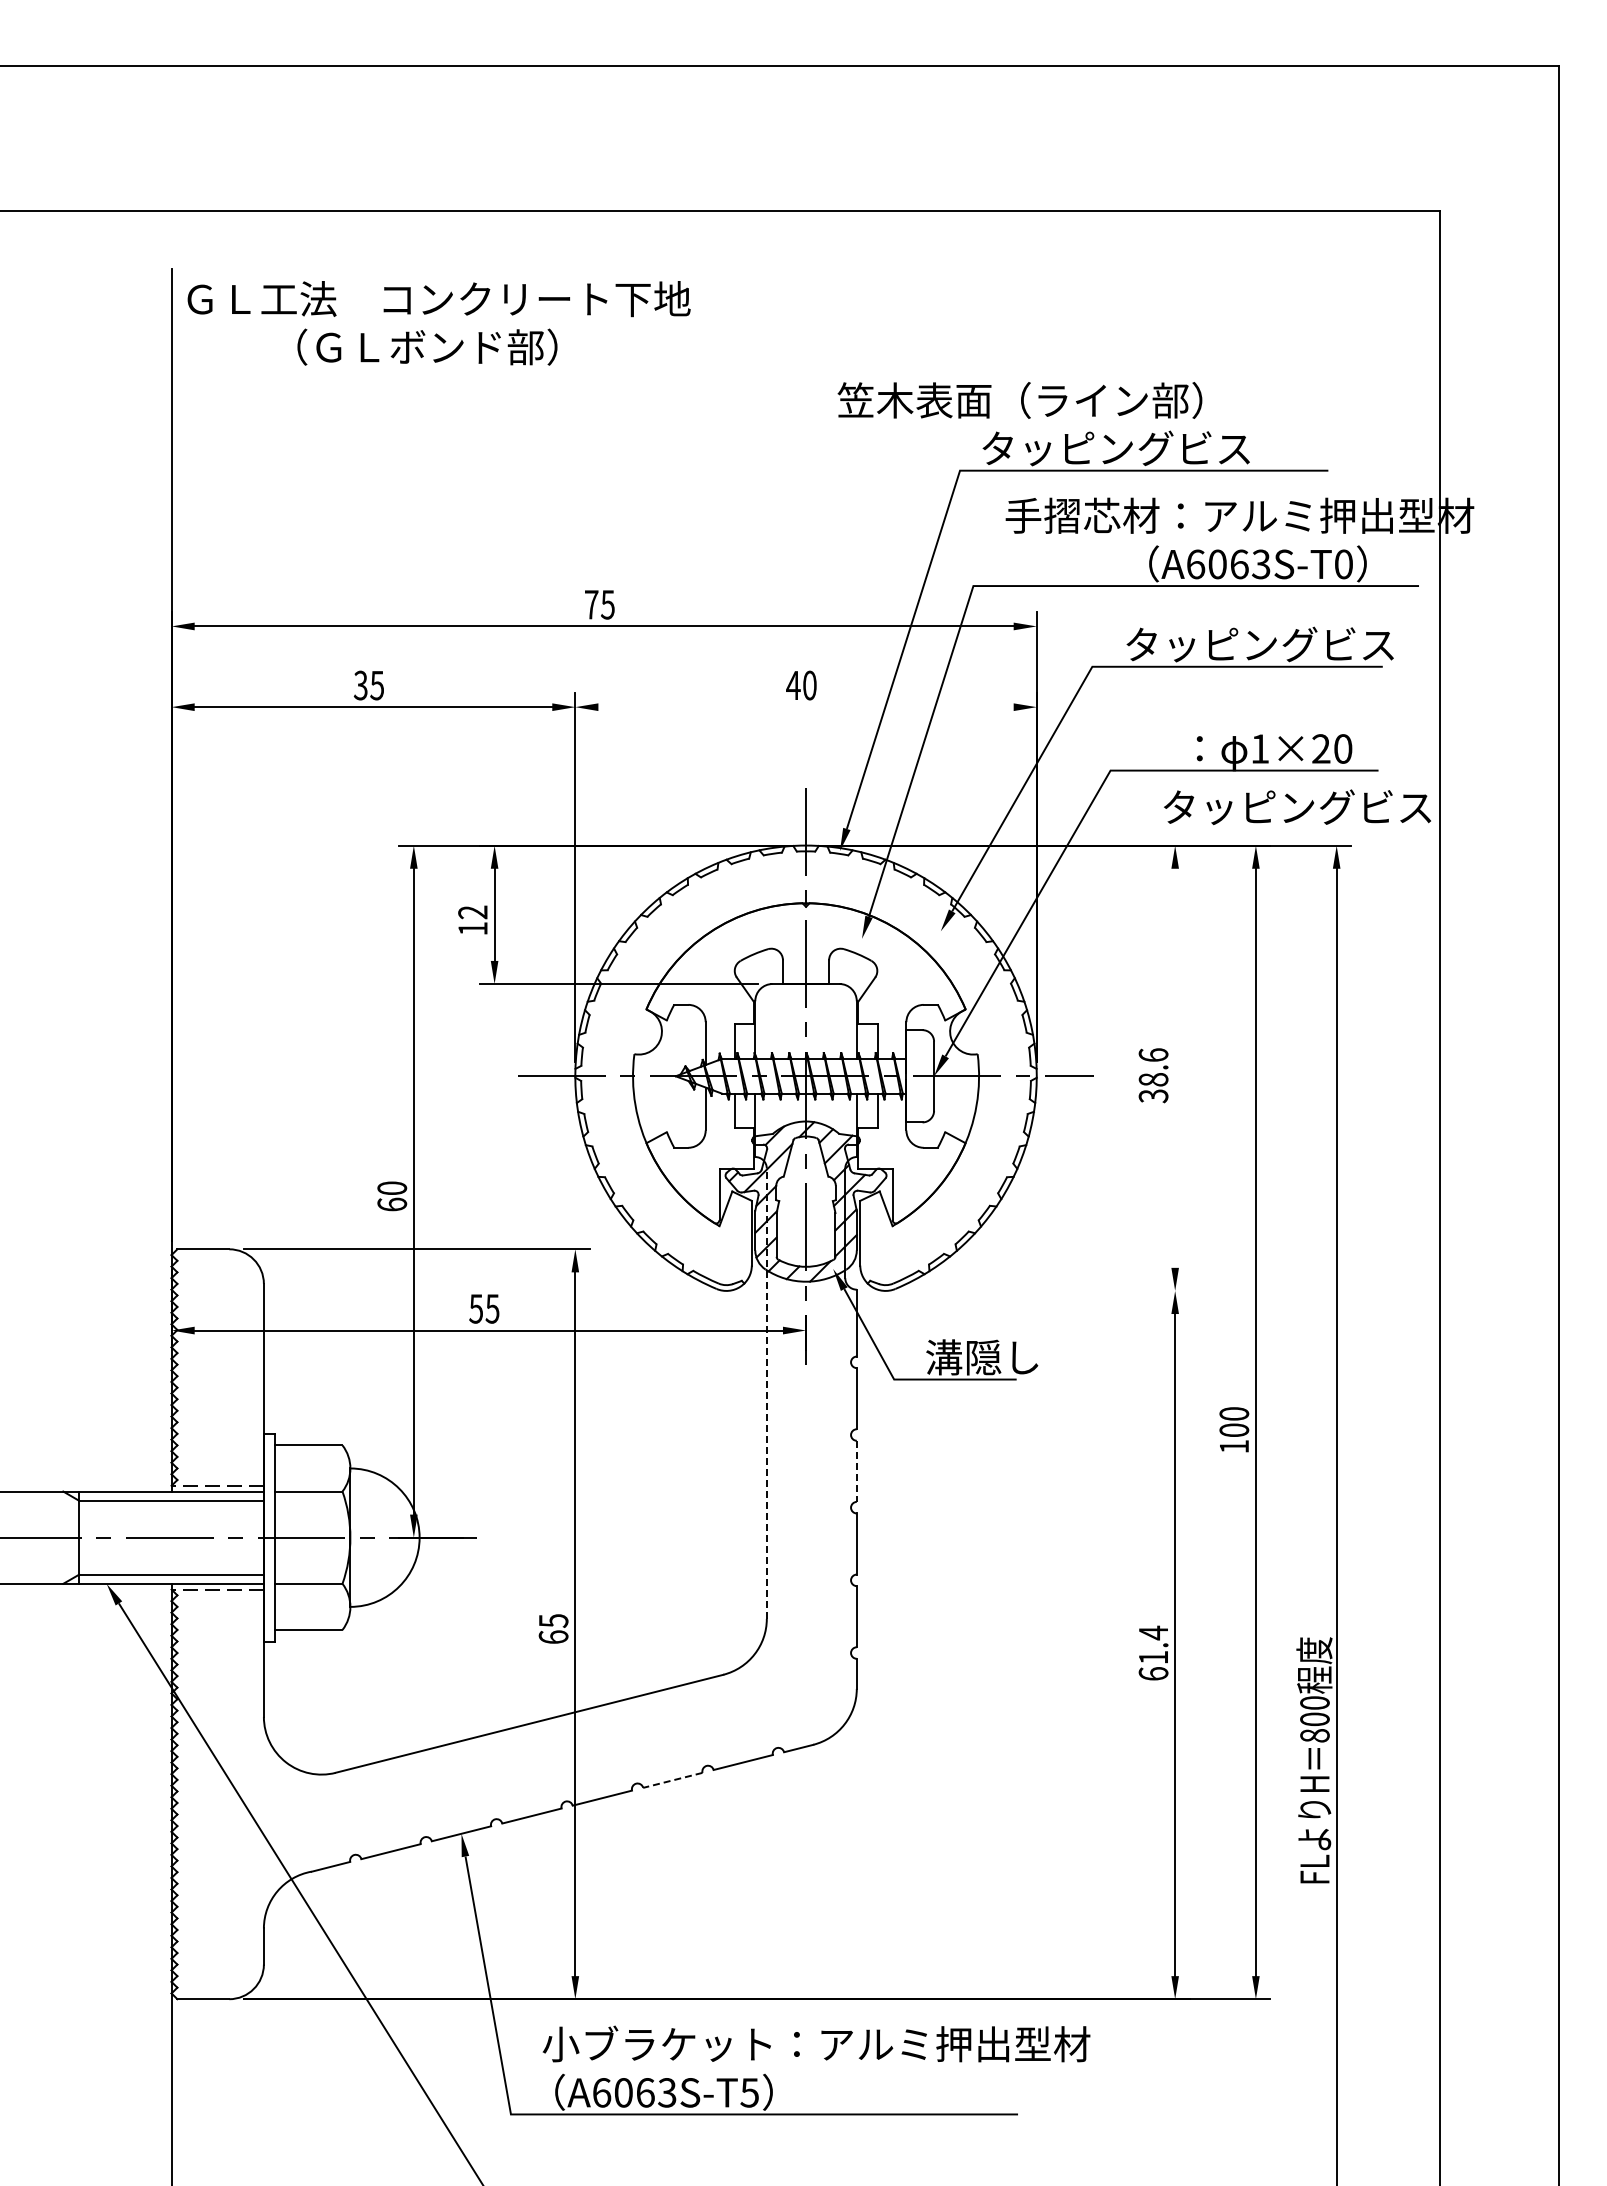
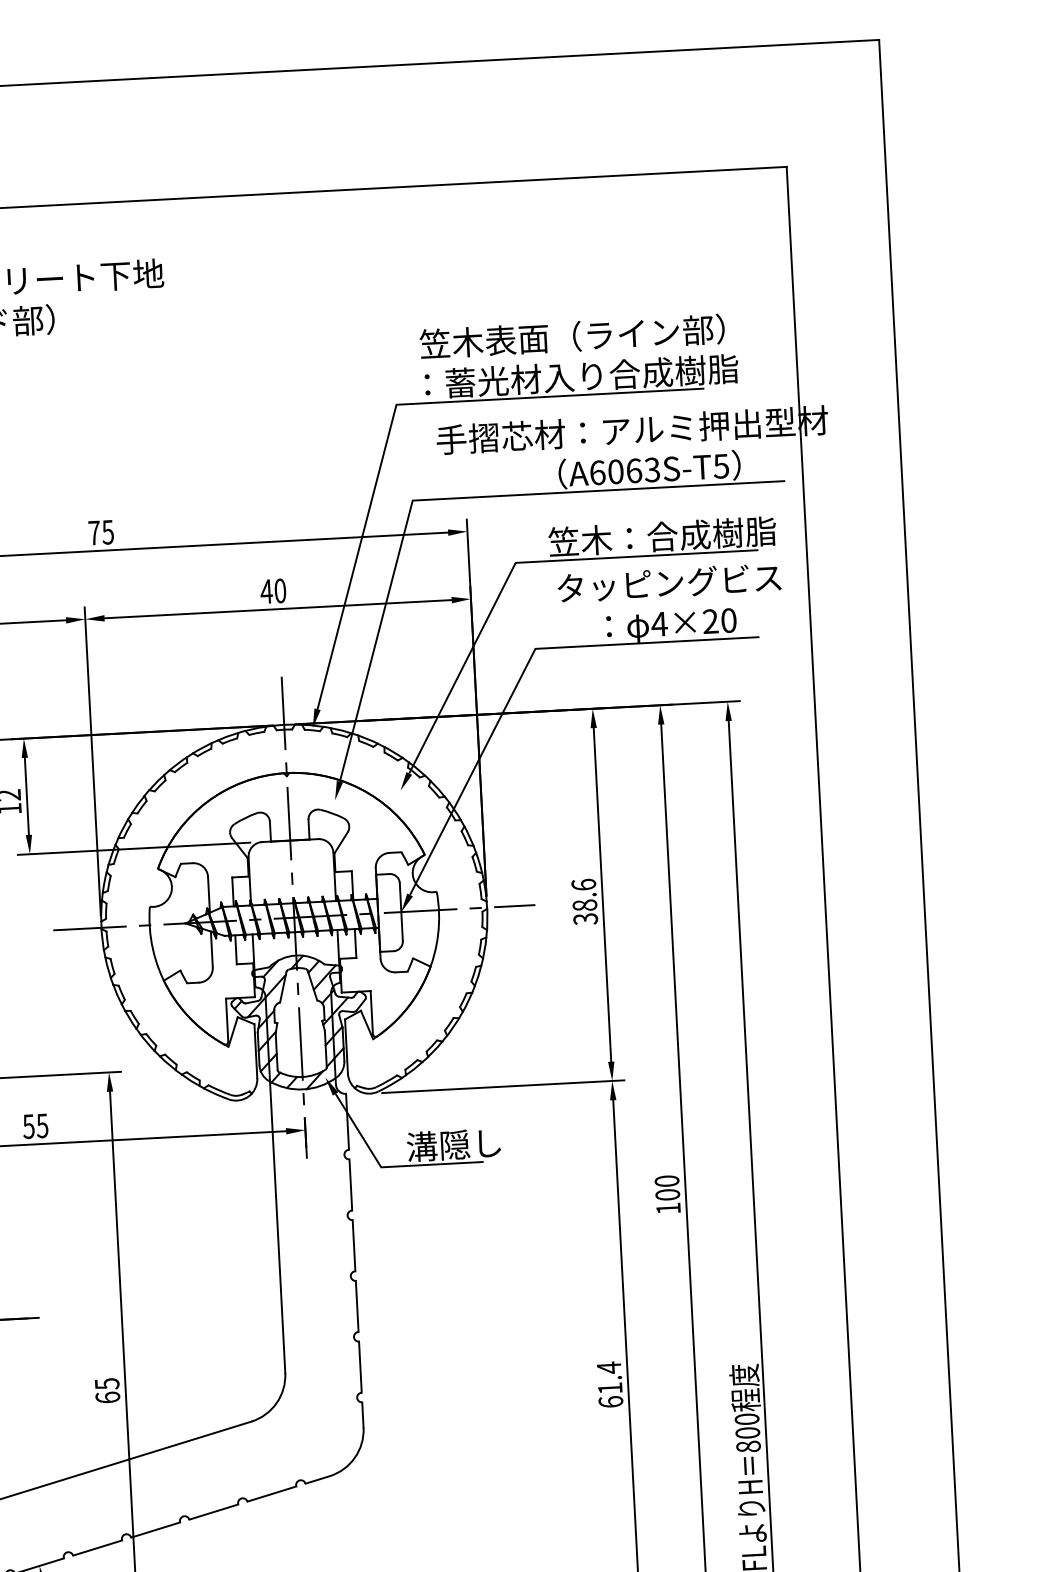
text: (1019, 400) -> (571, 336), moved
text: (1176, 448) -> (576, 376), タッピングビス -> ：蓄光材入り合成樹脂
text: (1343, 564) -> (721, 466), A6063S-T0 -> A6063S-T5
text: (1265, 644) -> (659, 536), タッピングビス -> 笠木：合成樹脂
line: (805, 707) -> (277, 609), added
text: (1259, 748) -> (658, 623), 1×20 -> 4×20
text: (1297, 807) -> (669, 583), moved
line: (1175, 1067) -> (602, 894), added
line: (1044, 1290) -> (502, 1086), added
line: (766, 1393) -> (275, 1184), dashed -> solid
line: (856, 1471) -> (353, 1245), dashed -> solid
line: (672, 1780) -> (213, 1512), dashed -> solid

